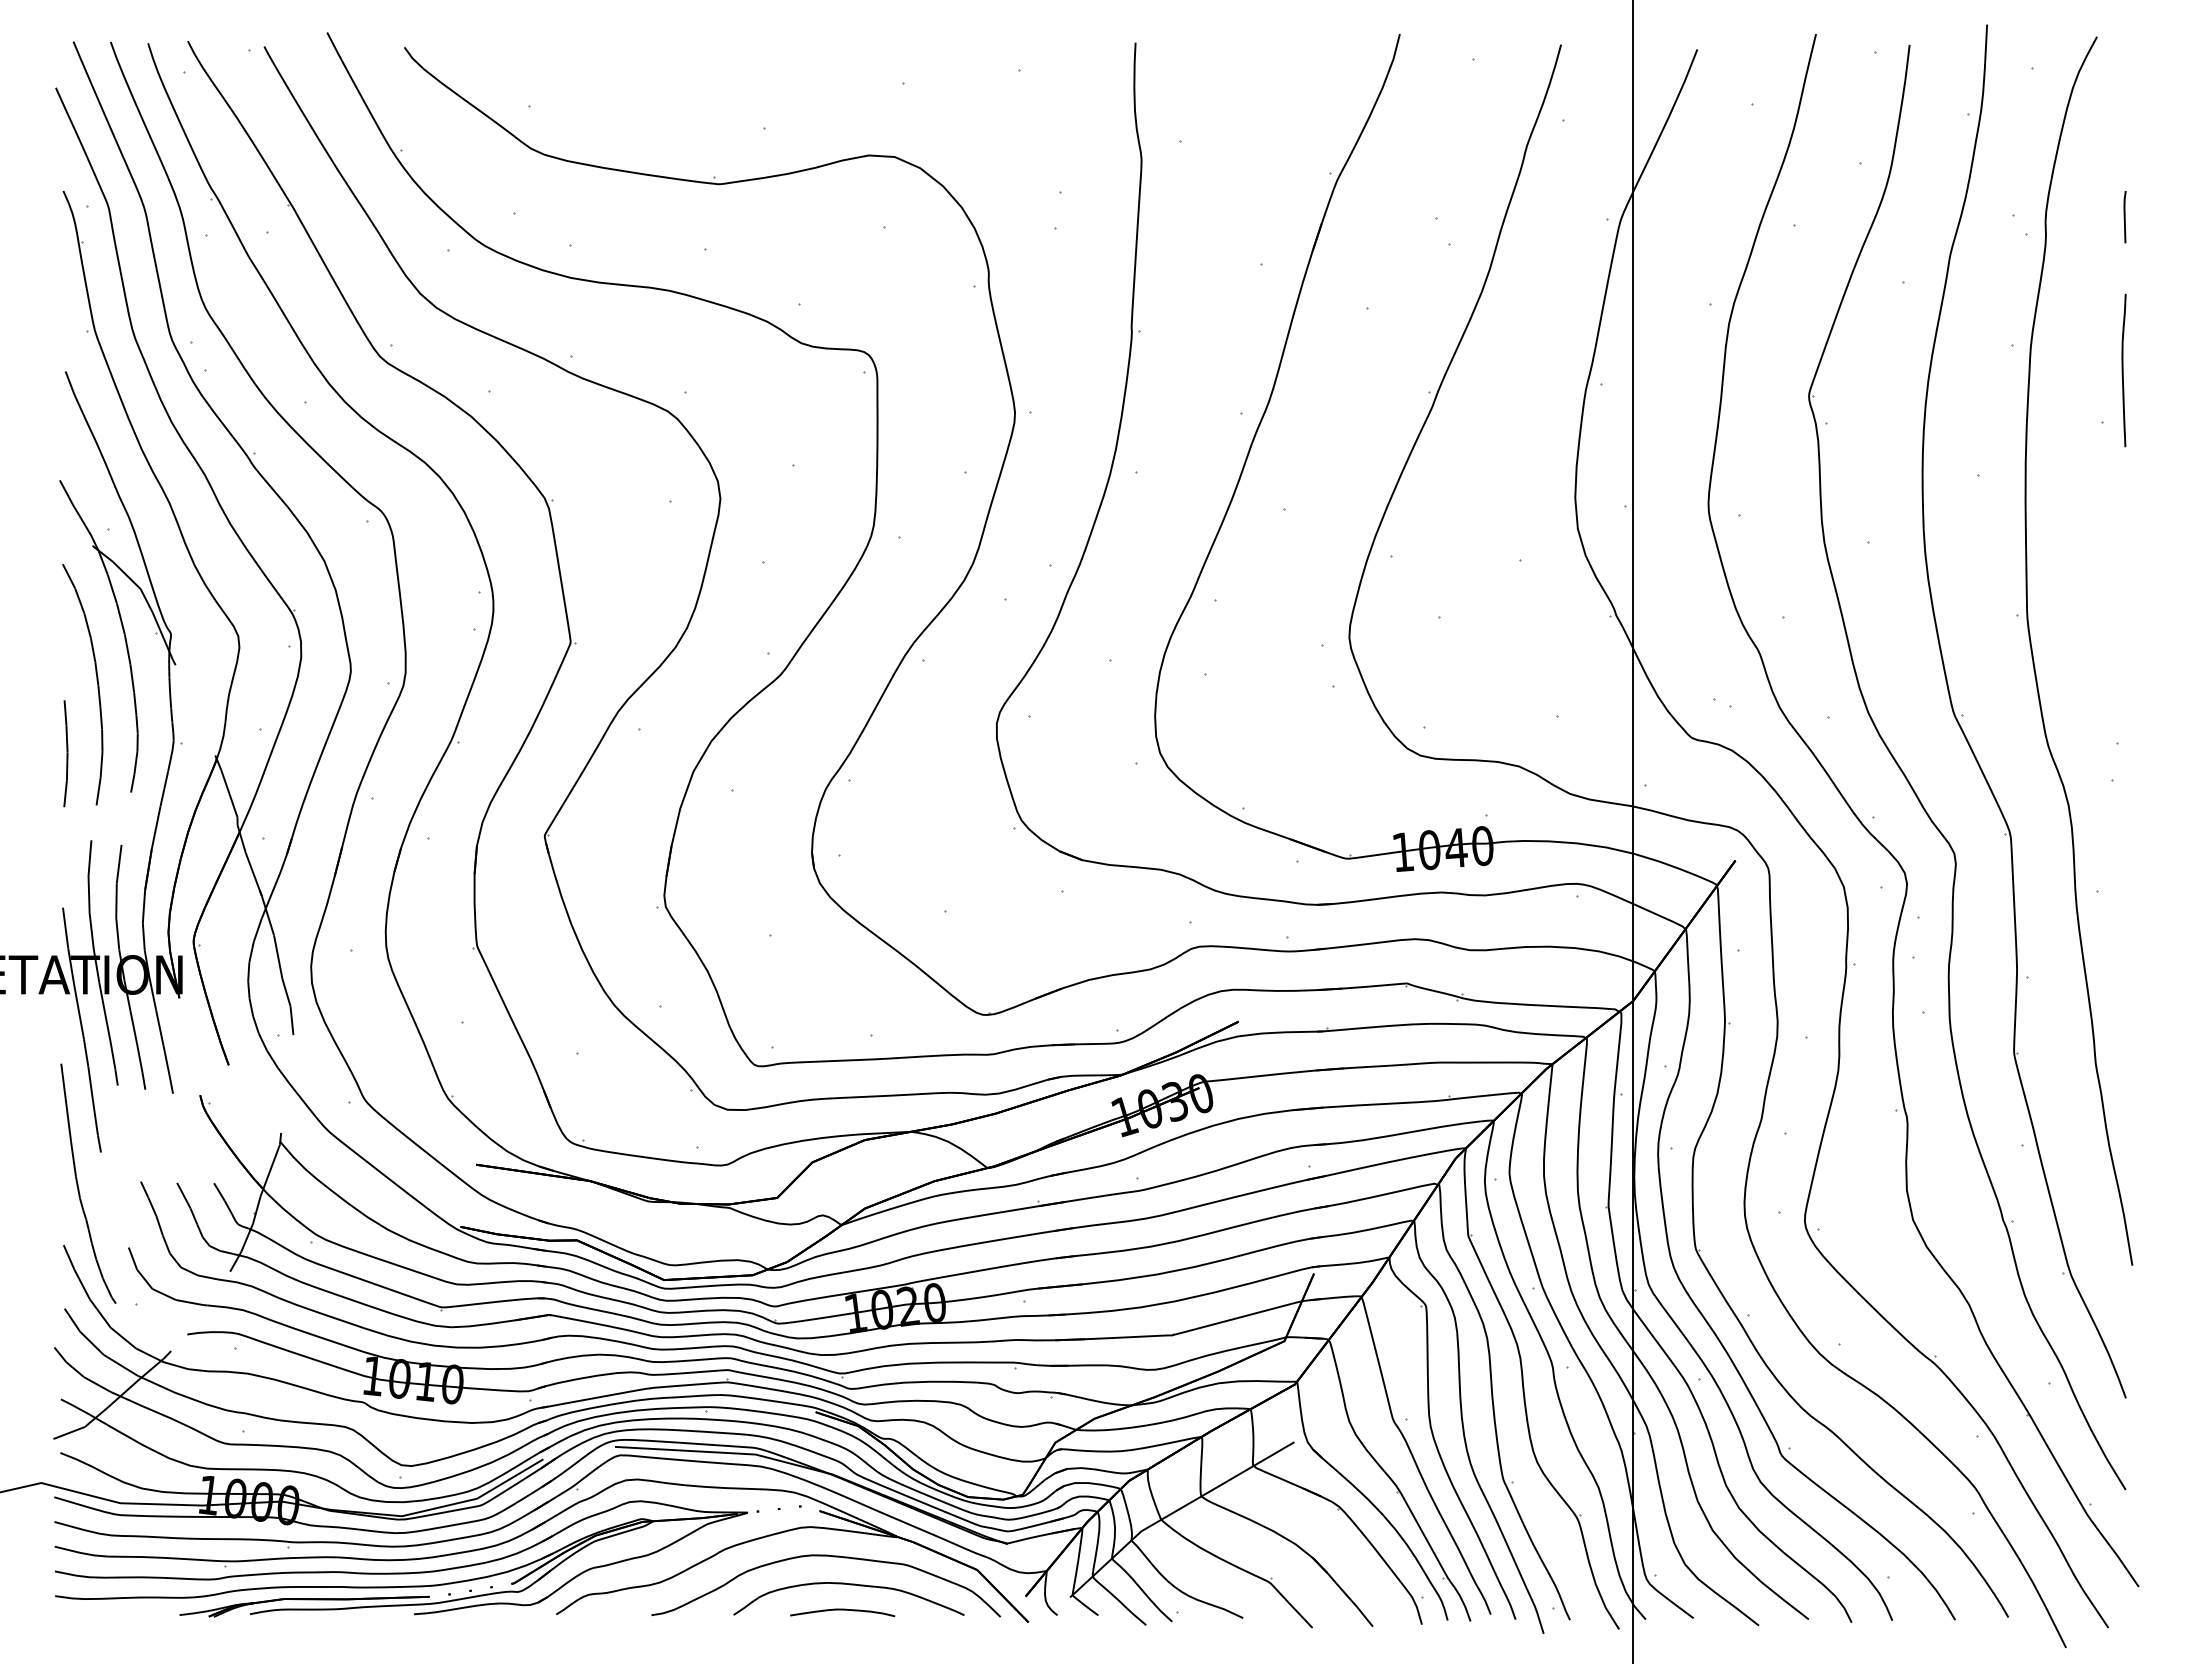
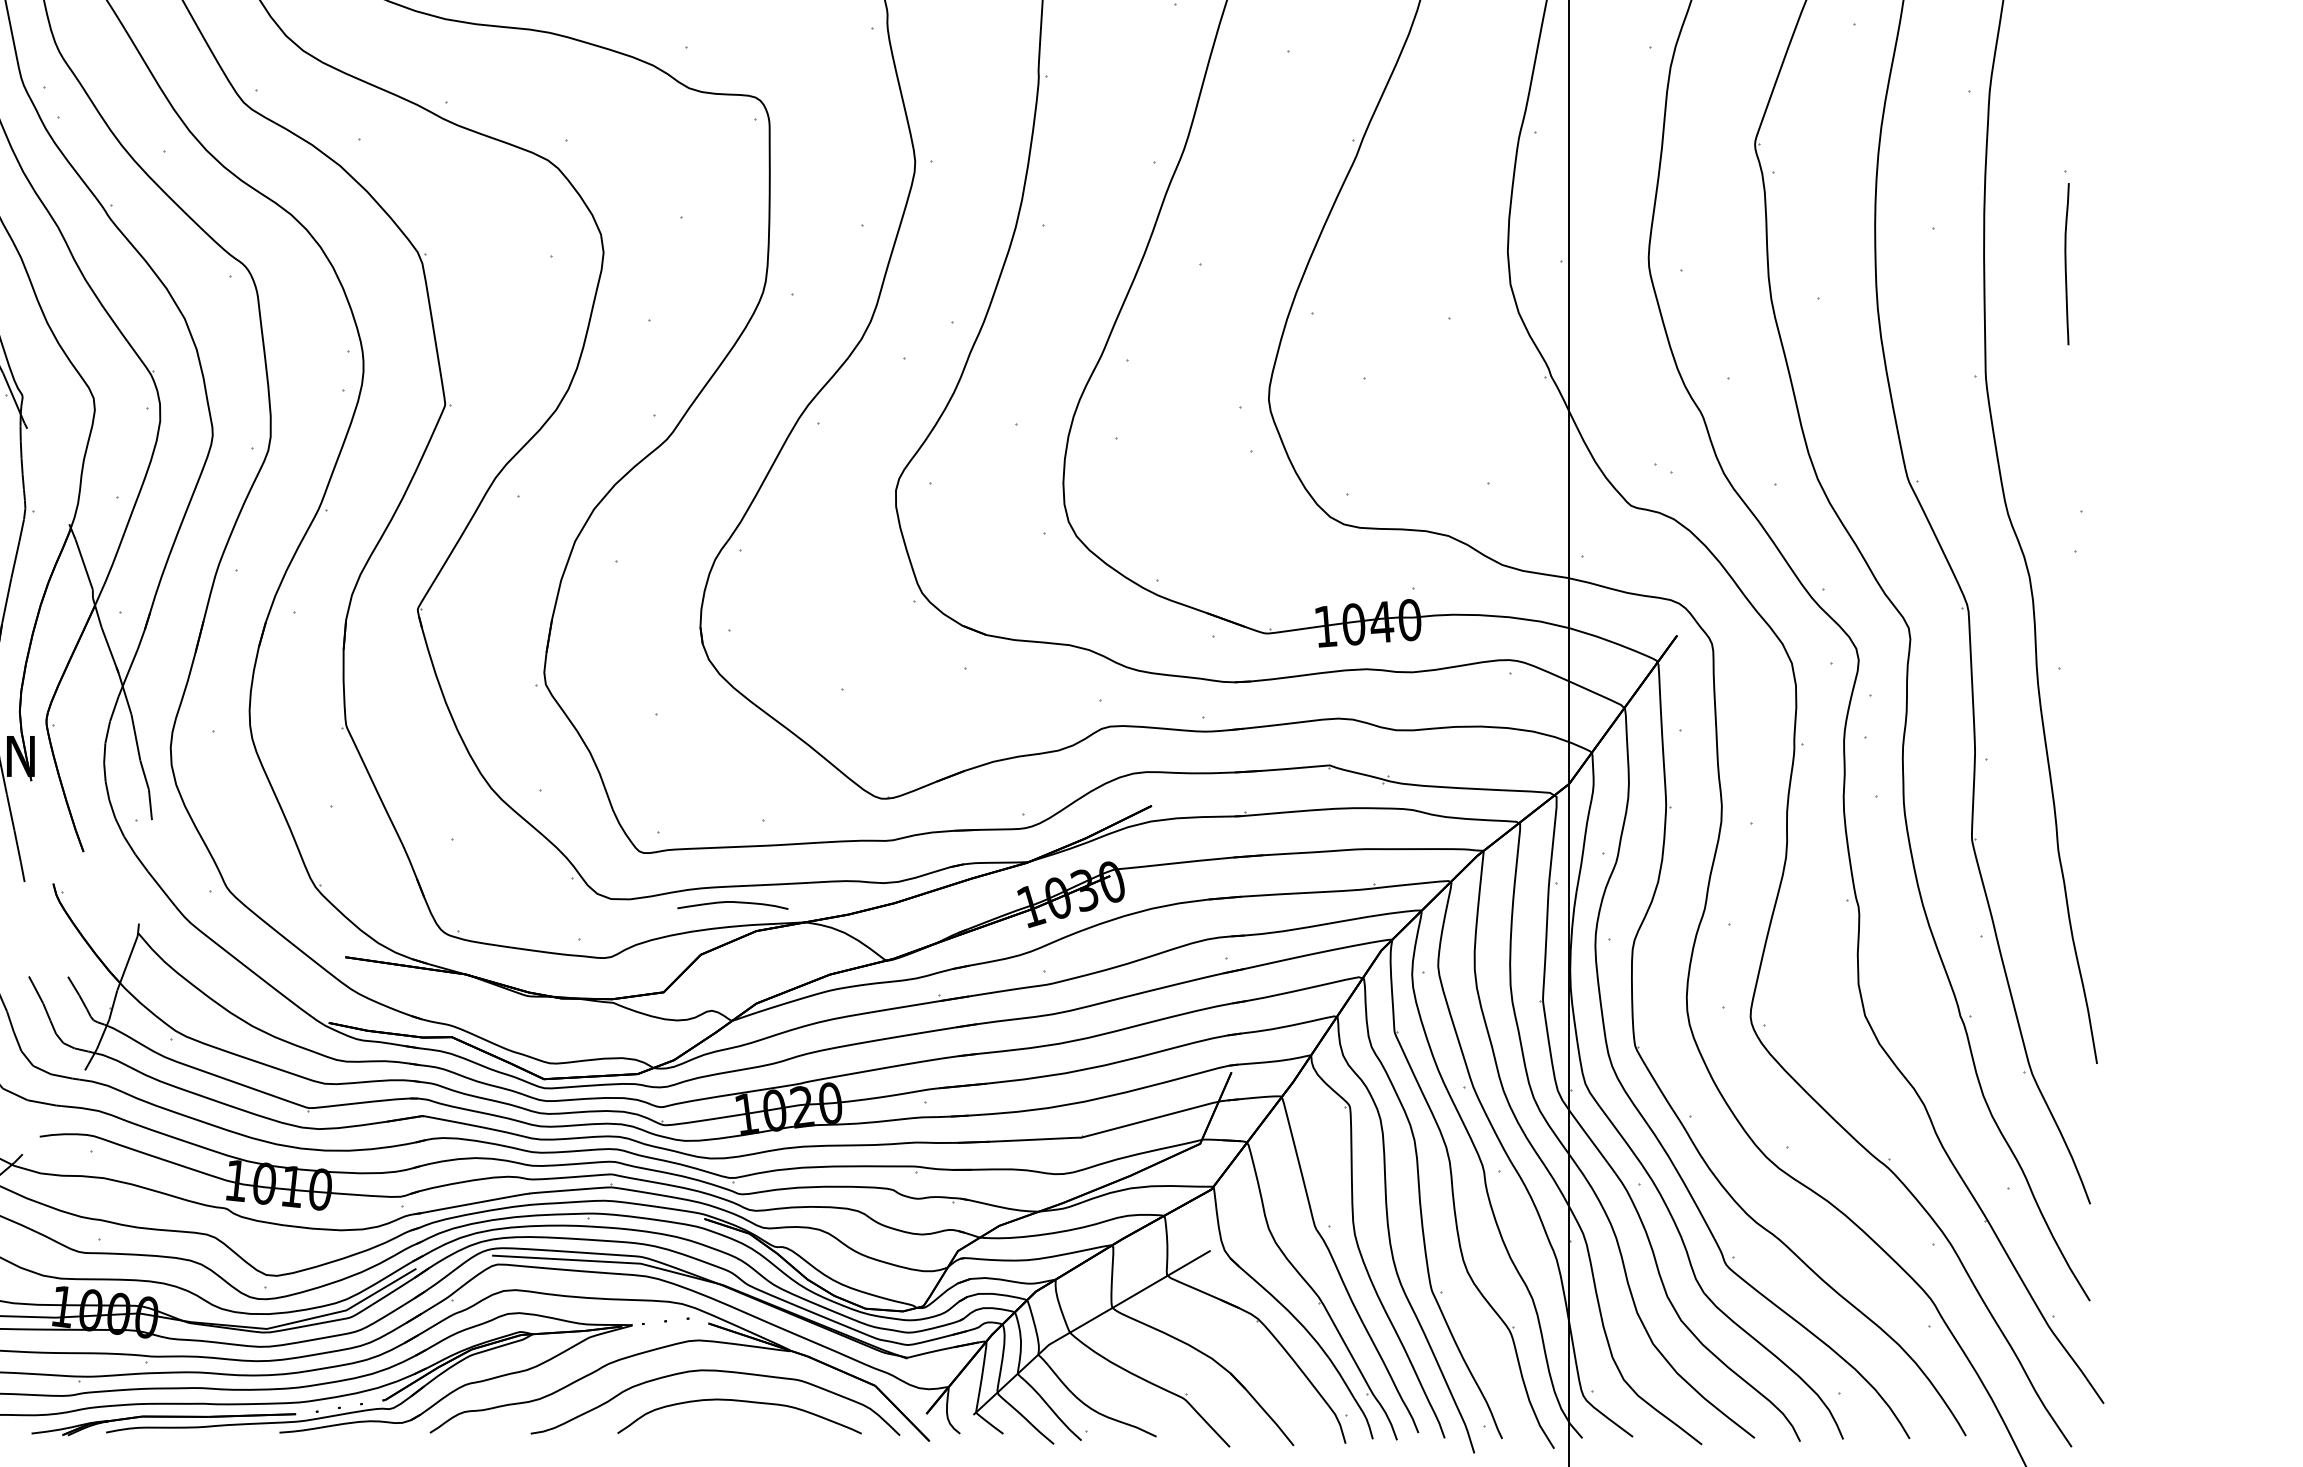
curve: (2123, 370) -> (2066, 264), moved
curve: (842, 1610) -> (732, 902), moved

